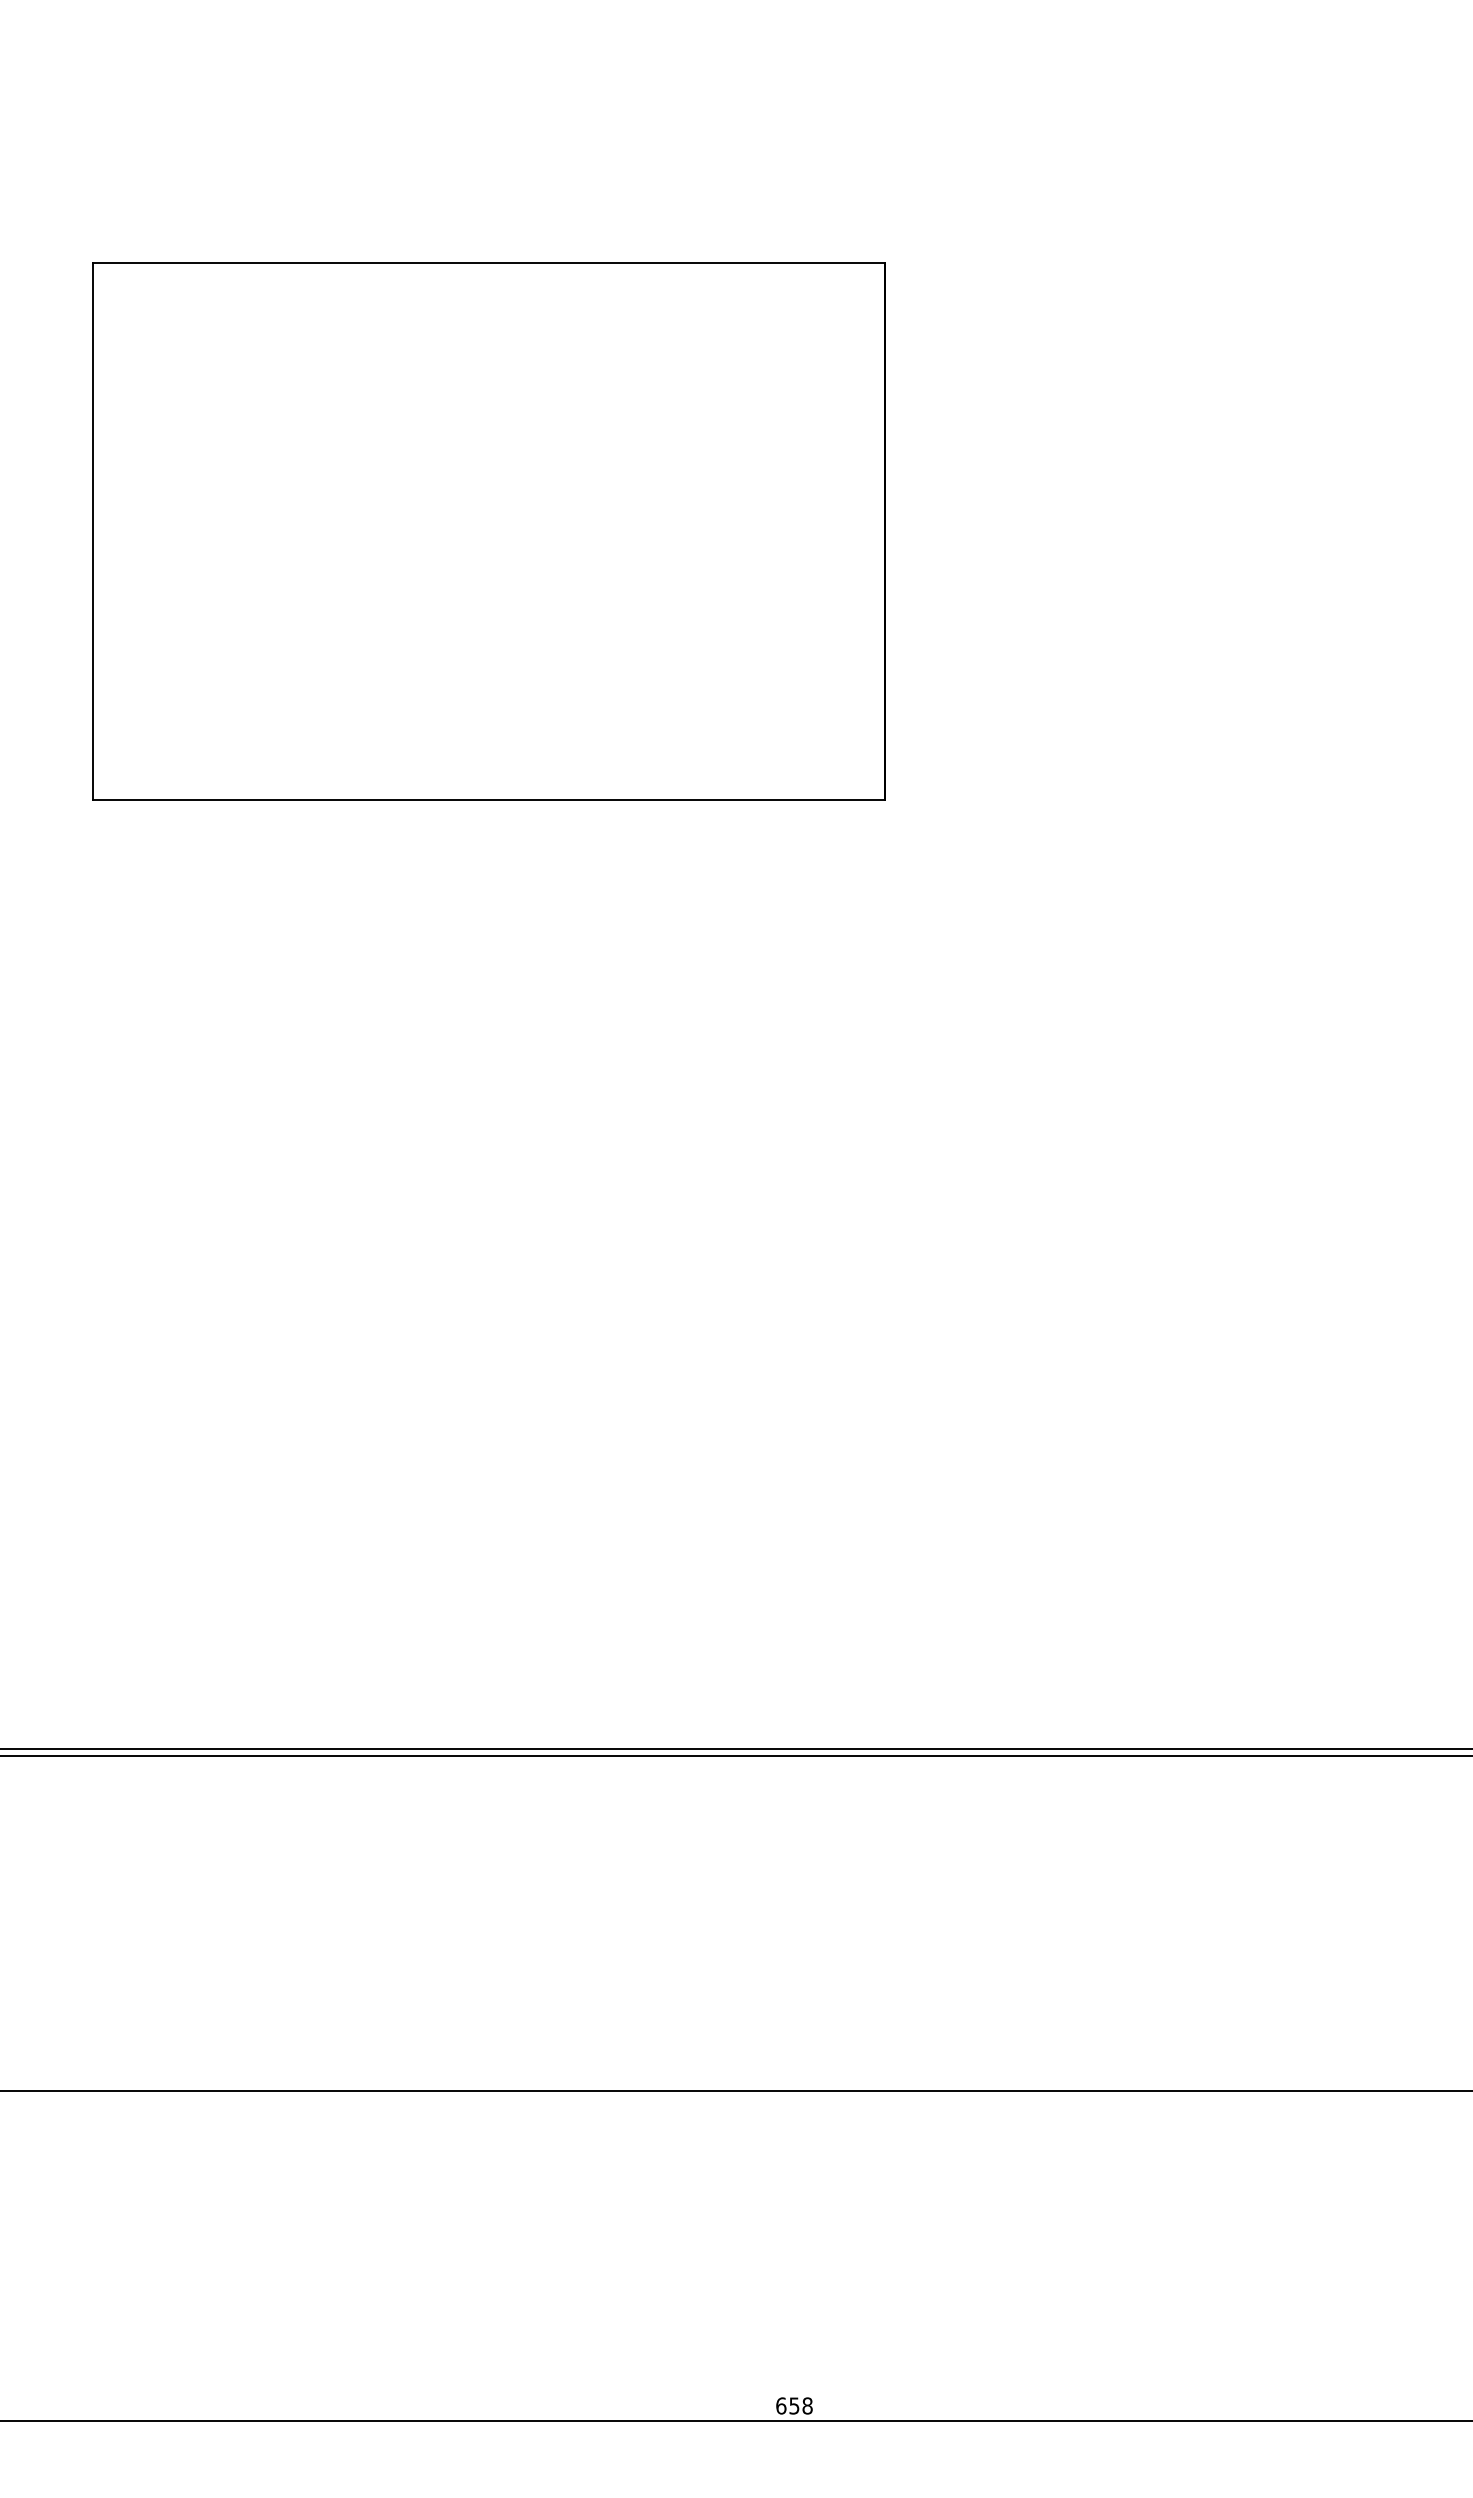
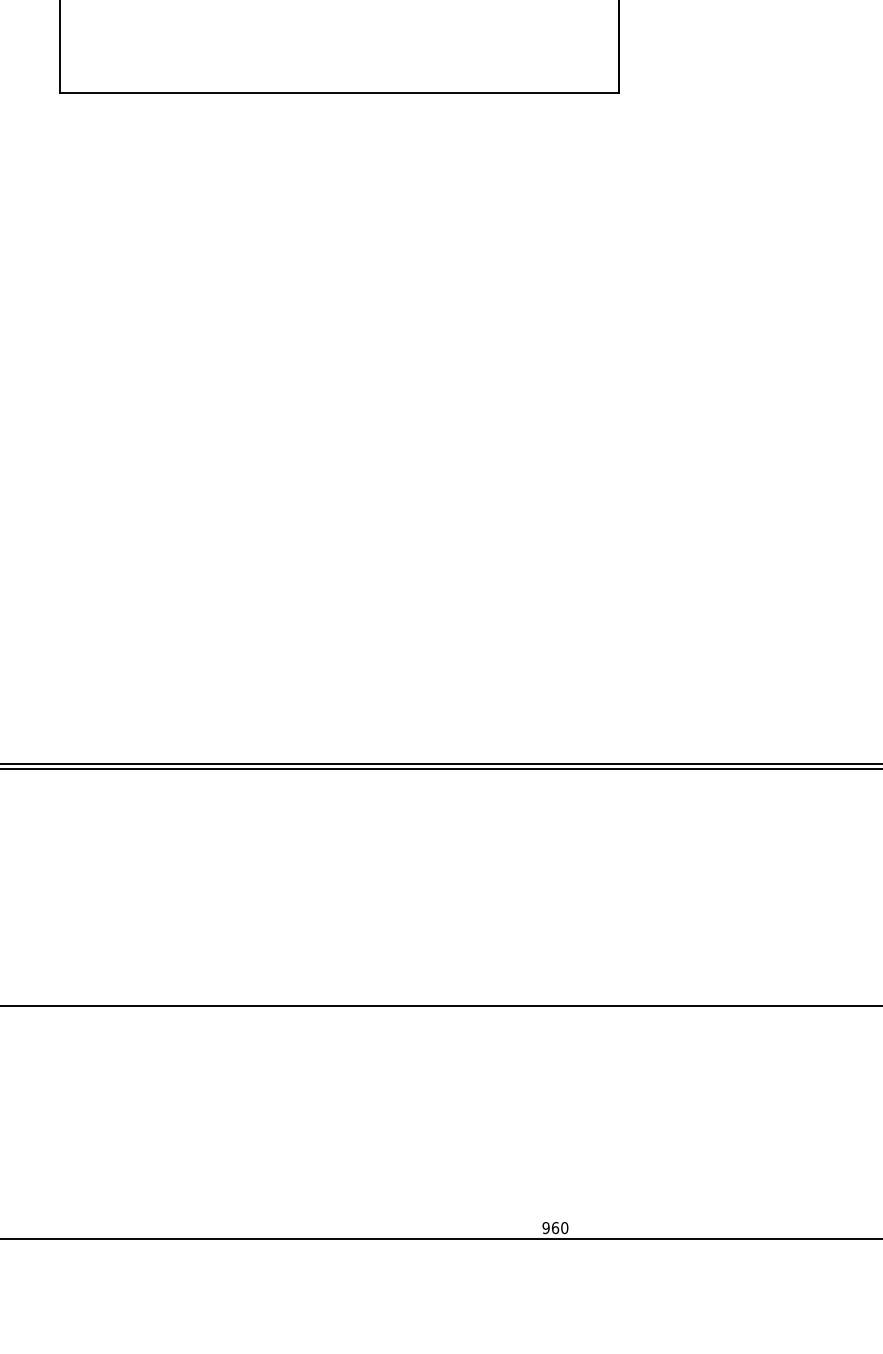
text: (794, 2405) -> (555, 1227), 658 -> 960

